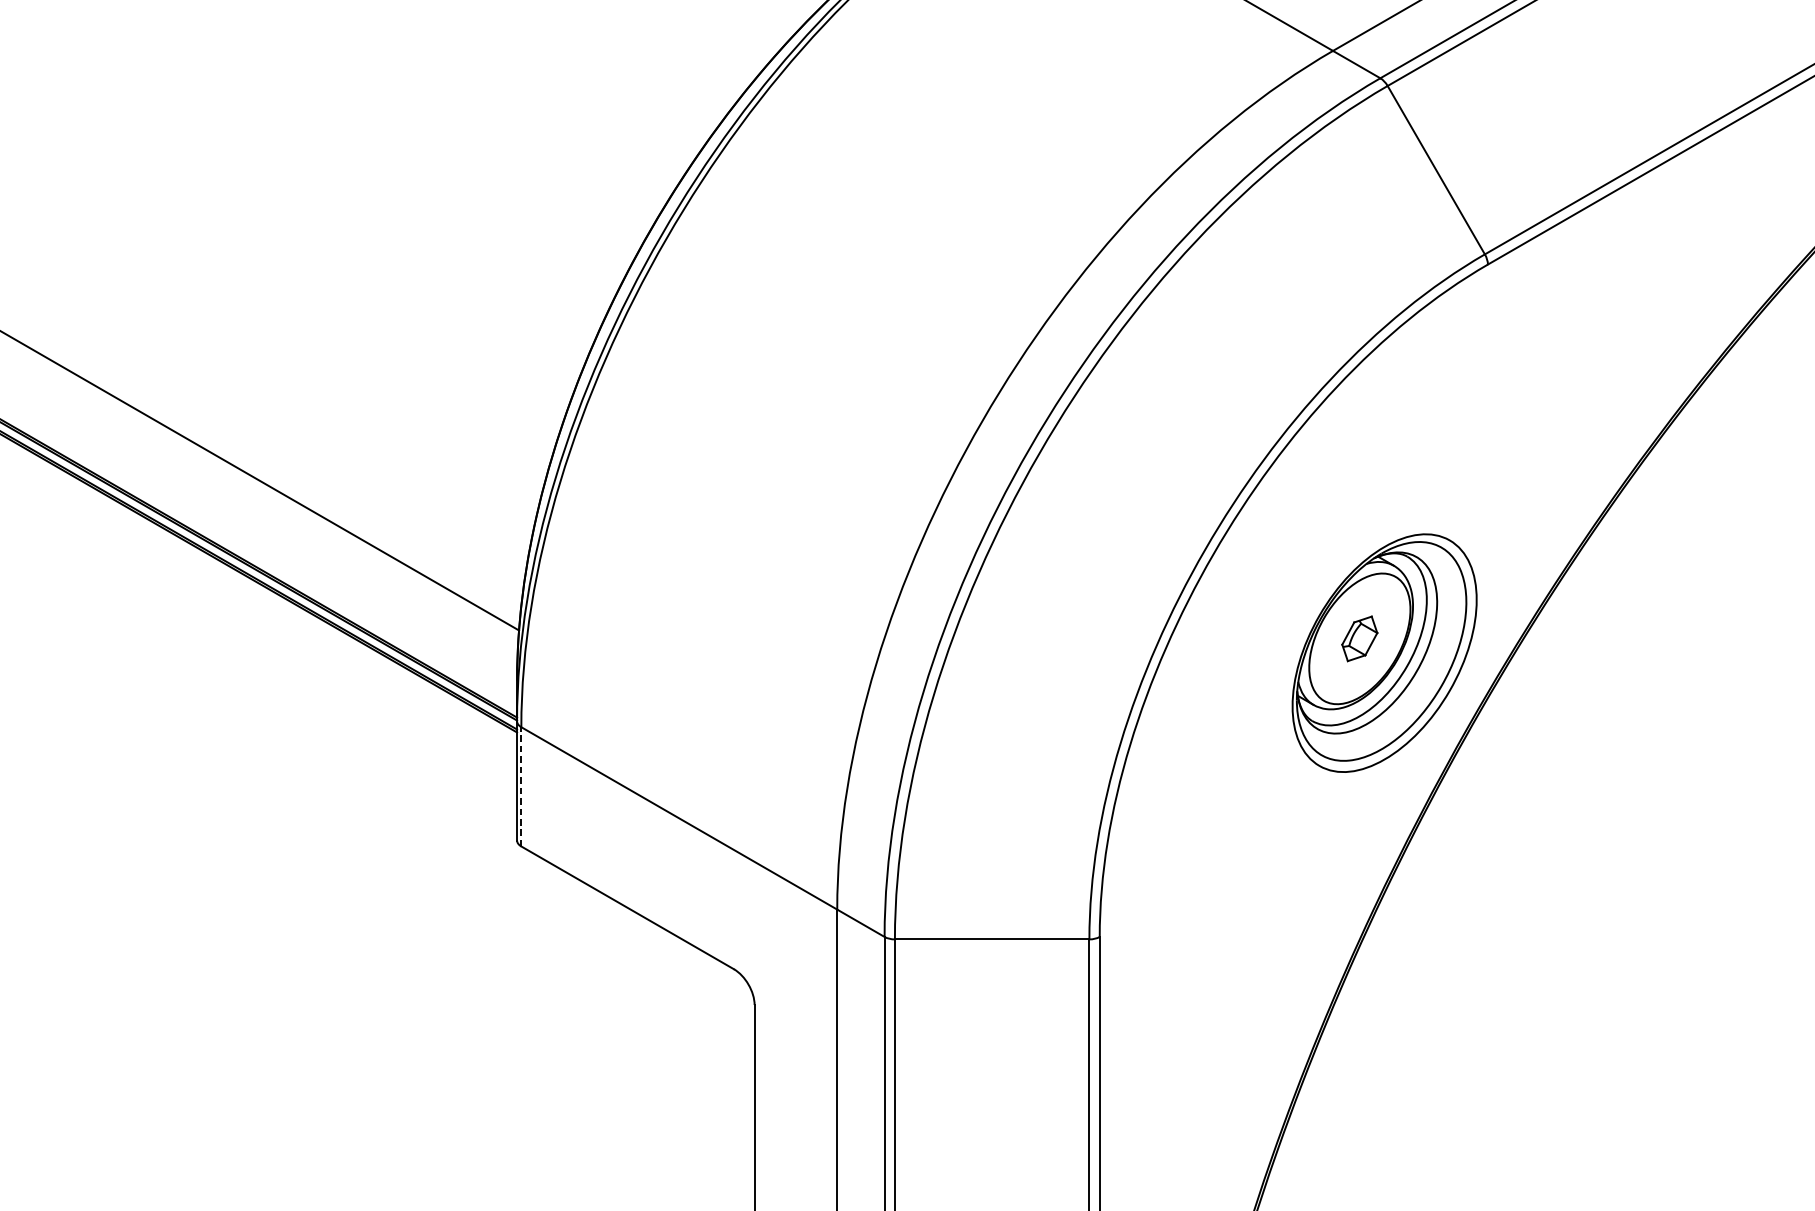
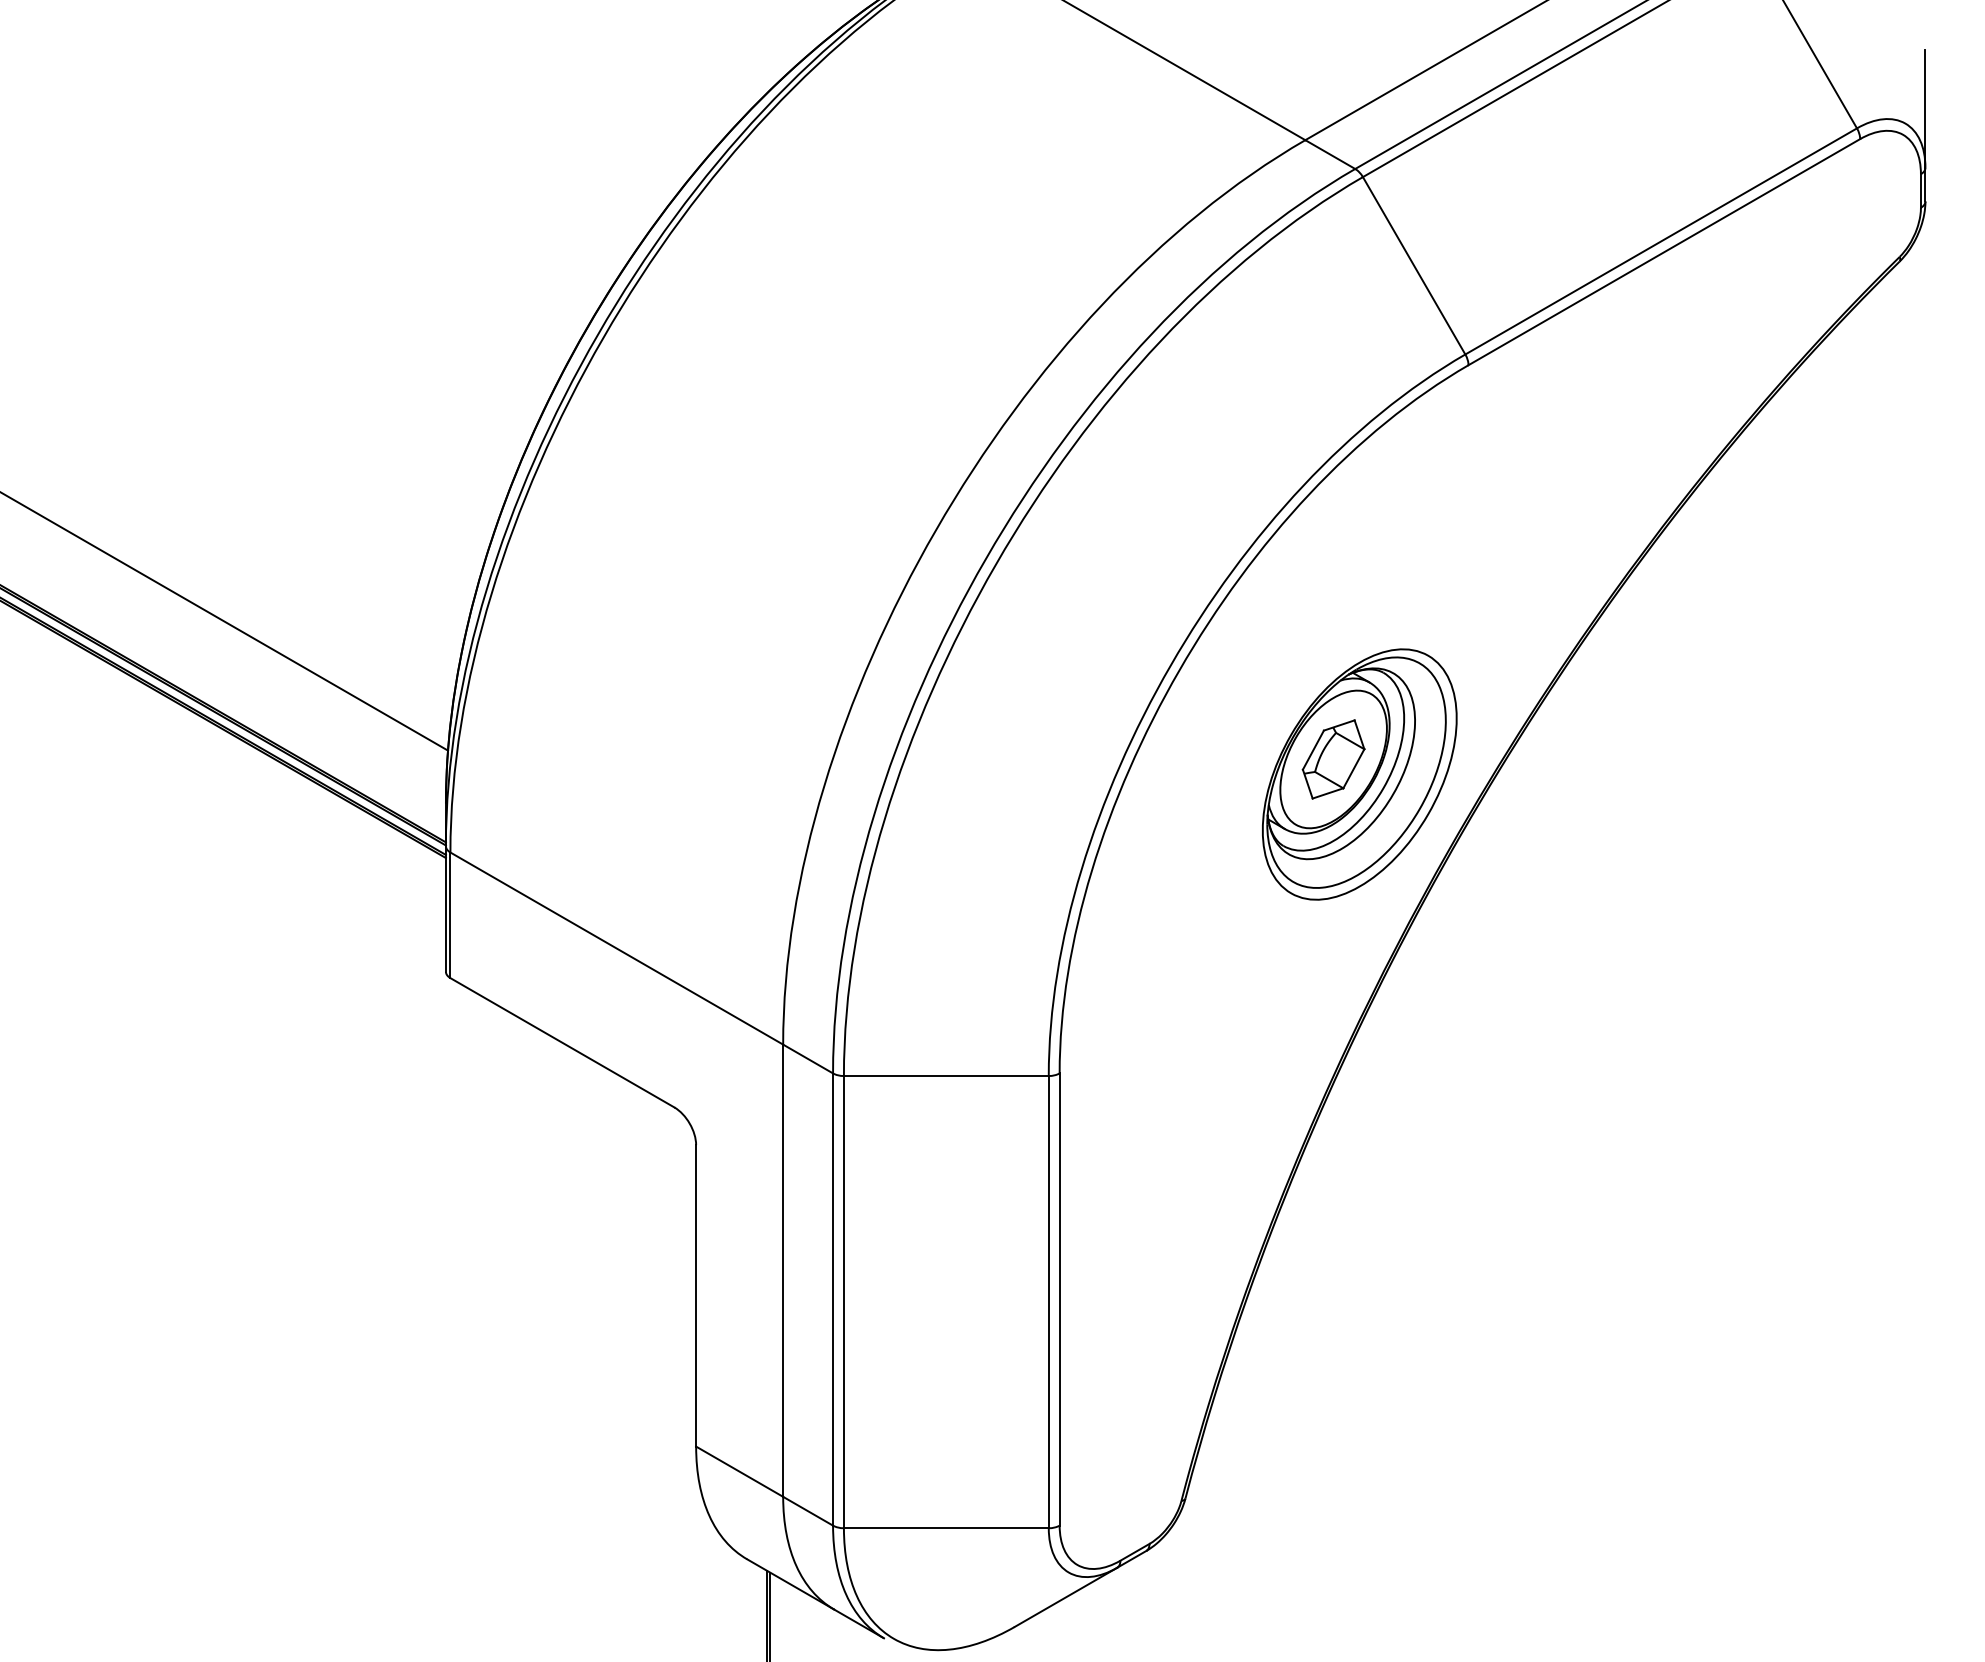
part: (1359, 638) -> (1333, 759), size x1.67
line: (521, 787) -> (450, 915), dashed -> solid

